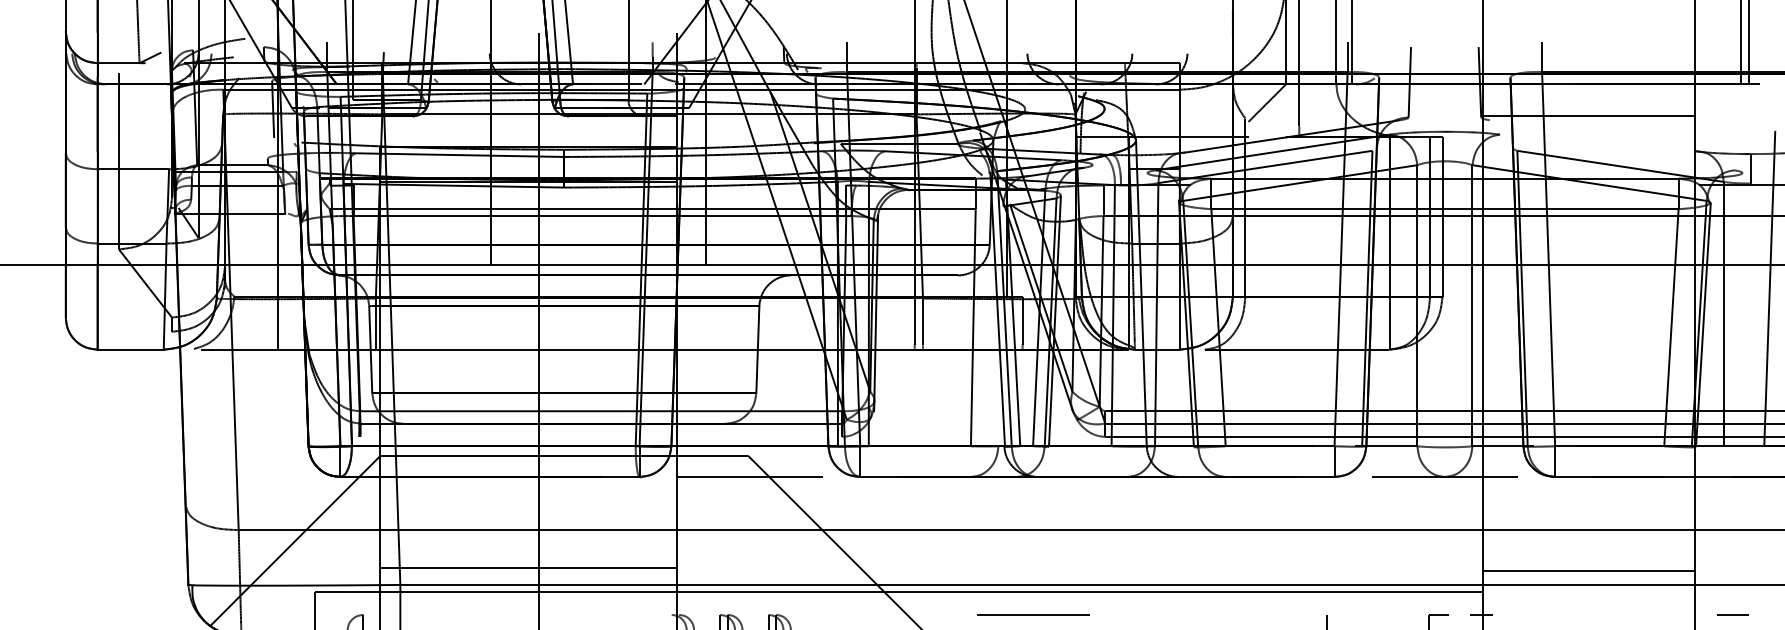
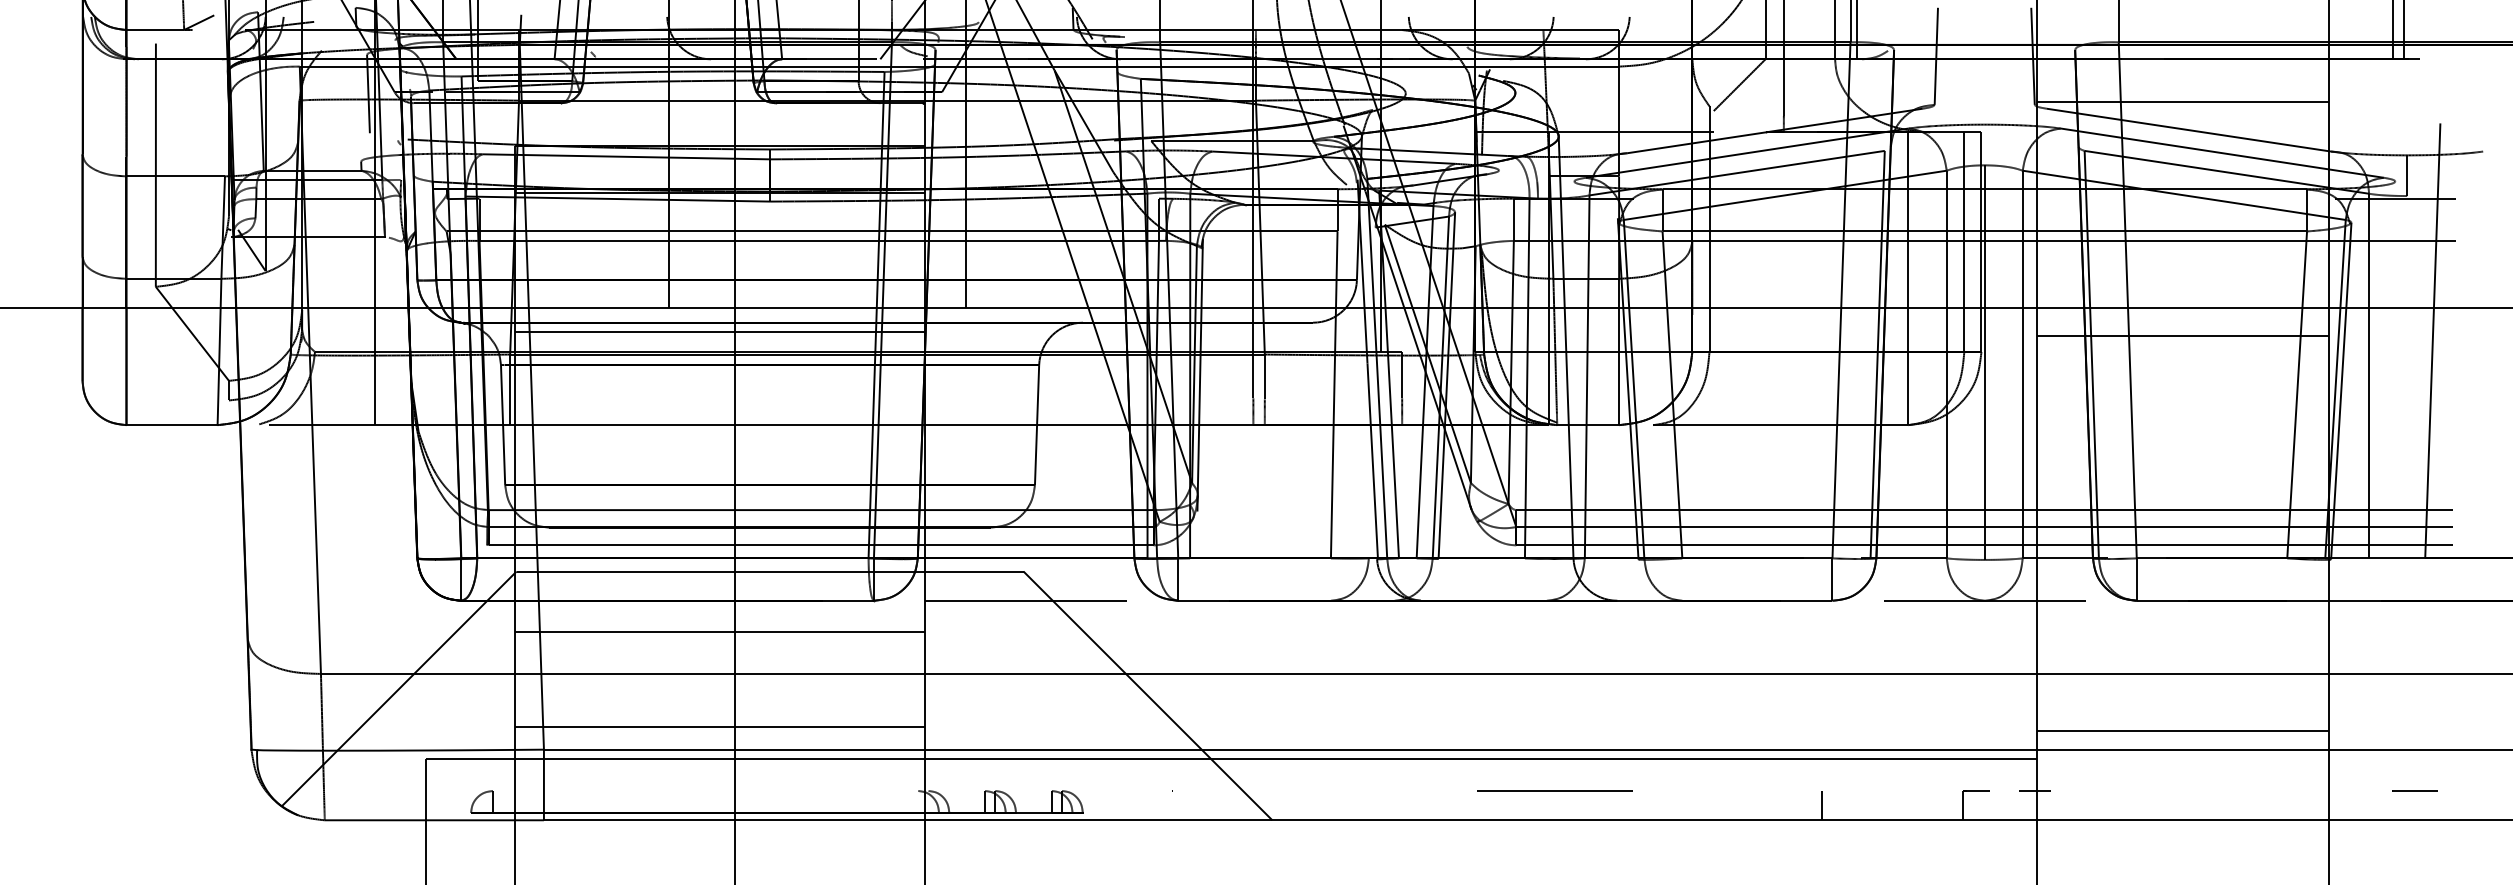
line: (1592, 135) -> (2188, 129), added
line: (1616, 151) -> (2221, 152), added
line: (528, 281) -> (720, 331), added
line: (1588, 285) -> (2182, 336), added
line: (1444, 304) -> (1984, 362), added
line: (600, 436) -> (820, 545), added
line: (528, 499) -> (720, 632), added
line: (1033, 614) -> (1554, 790), moved
line: (1732, 614) -> (2414, 790), moved

